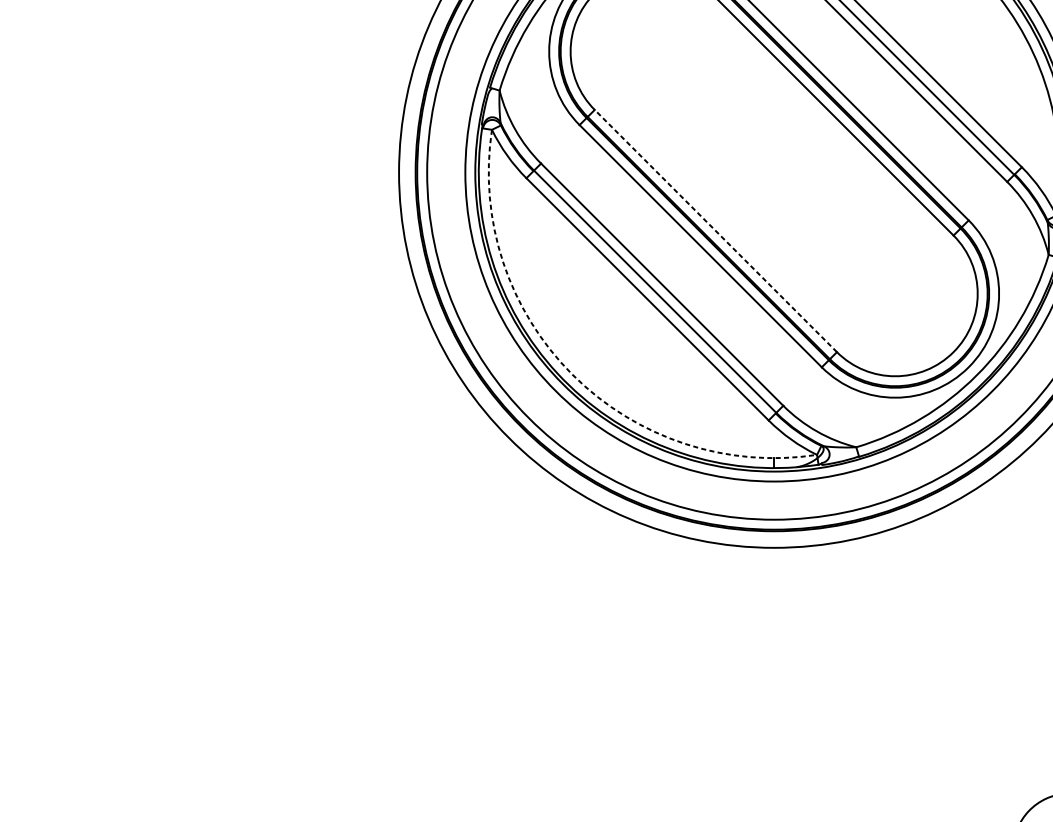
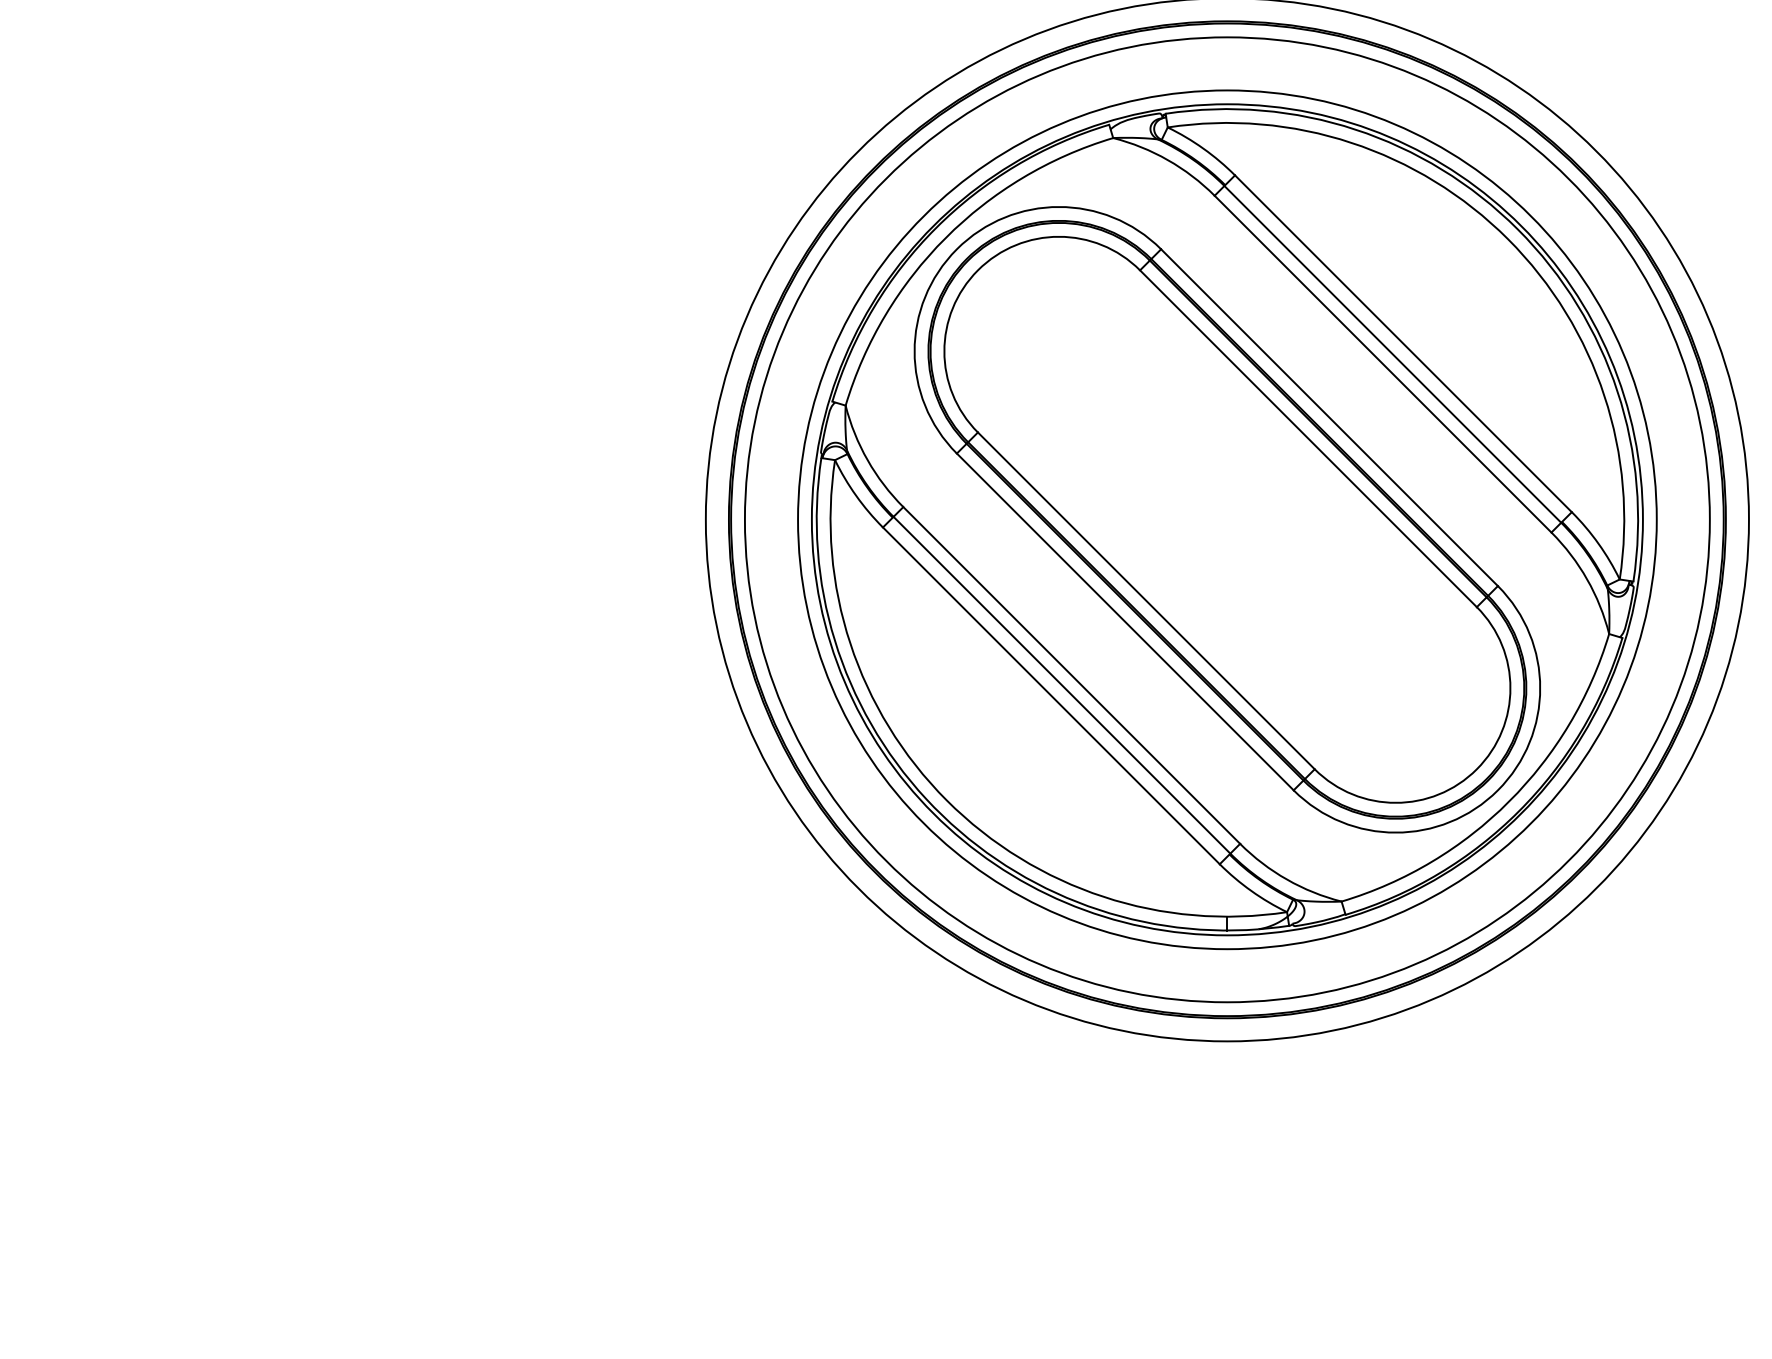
line: (715, 230) -> (1145, 600), dashed -> solid
arc: (572, 374) -> (946, 800), dashed -> solid

